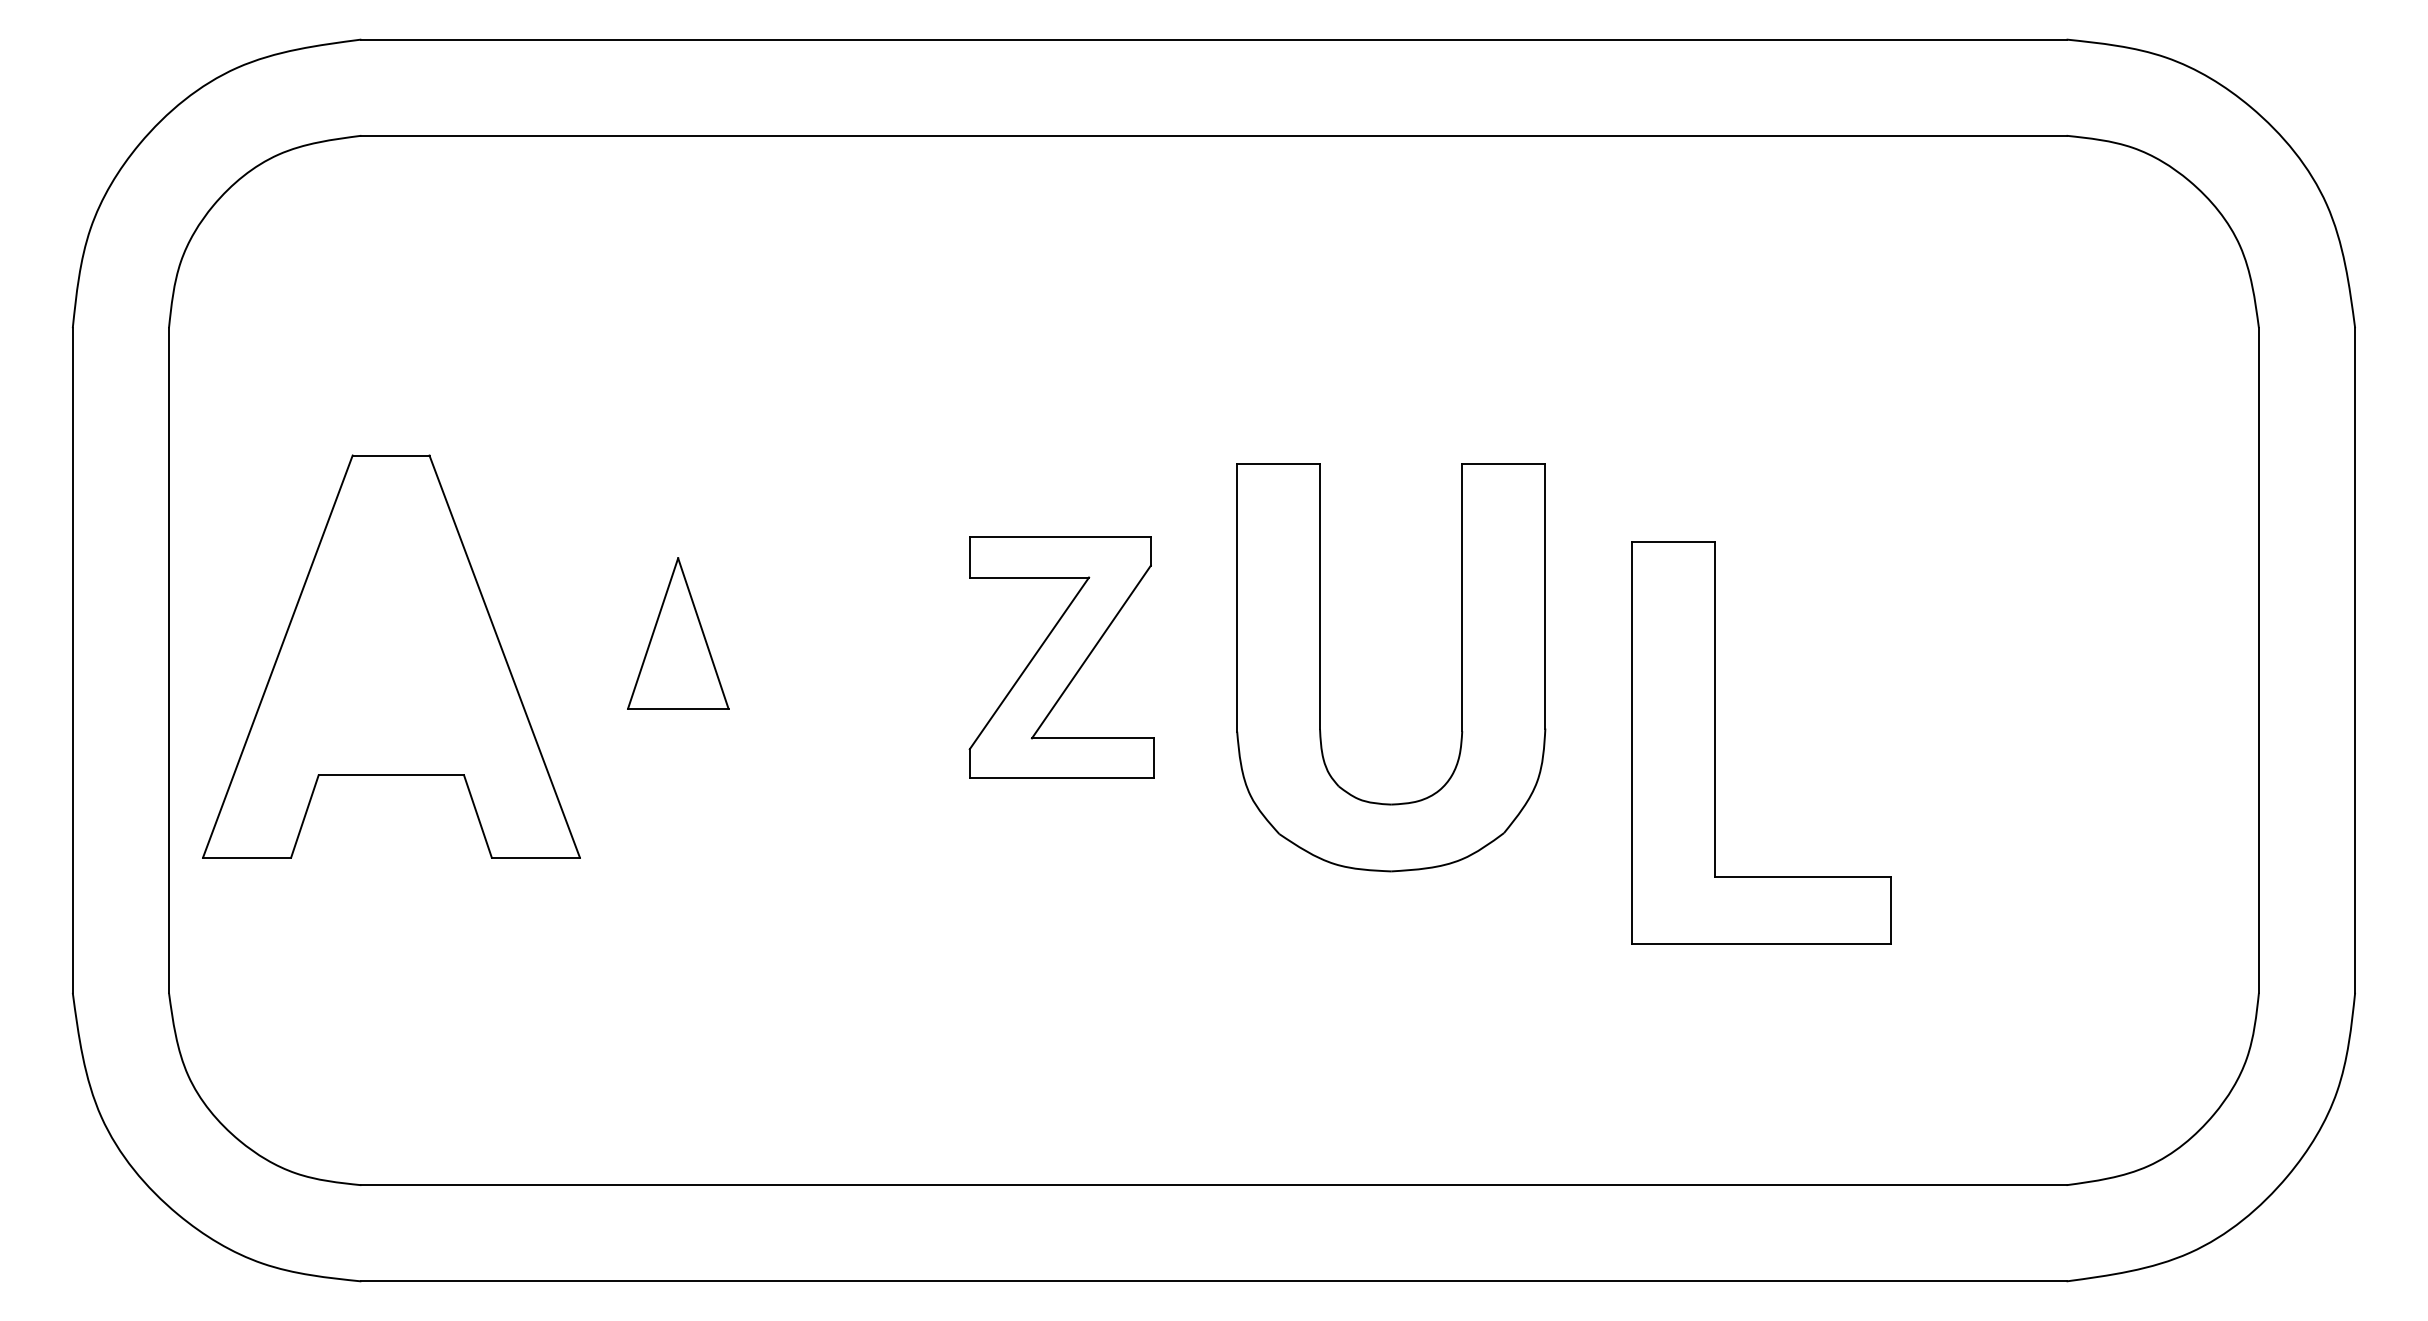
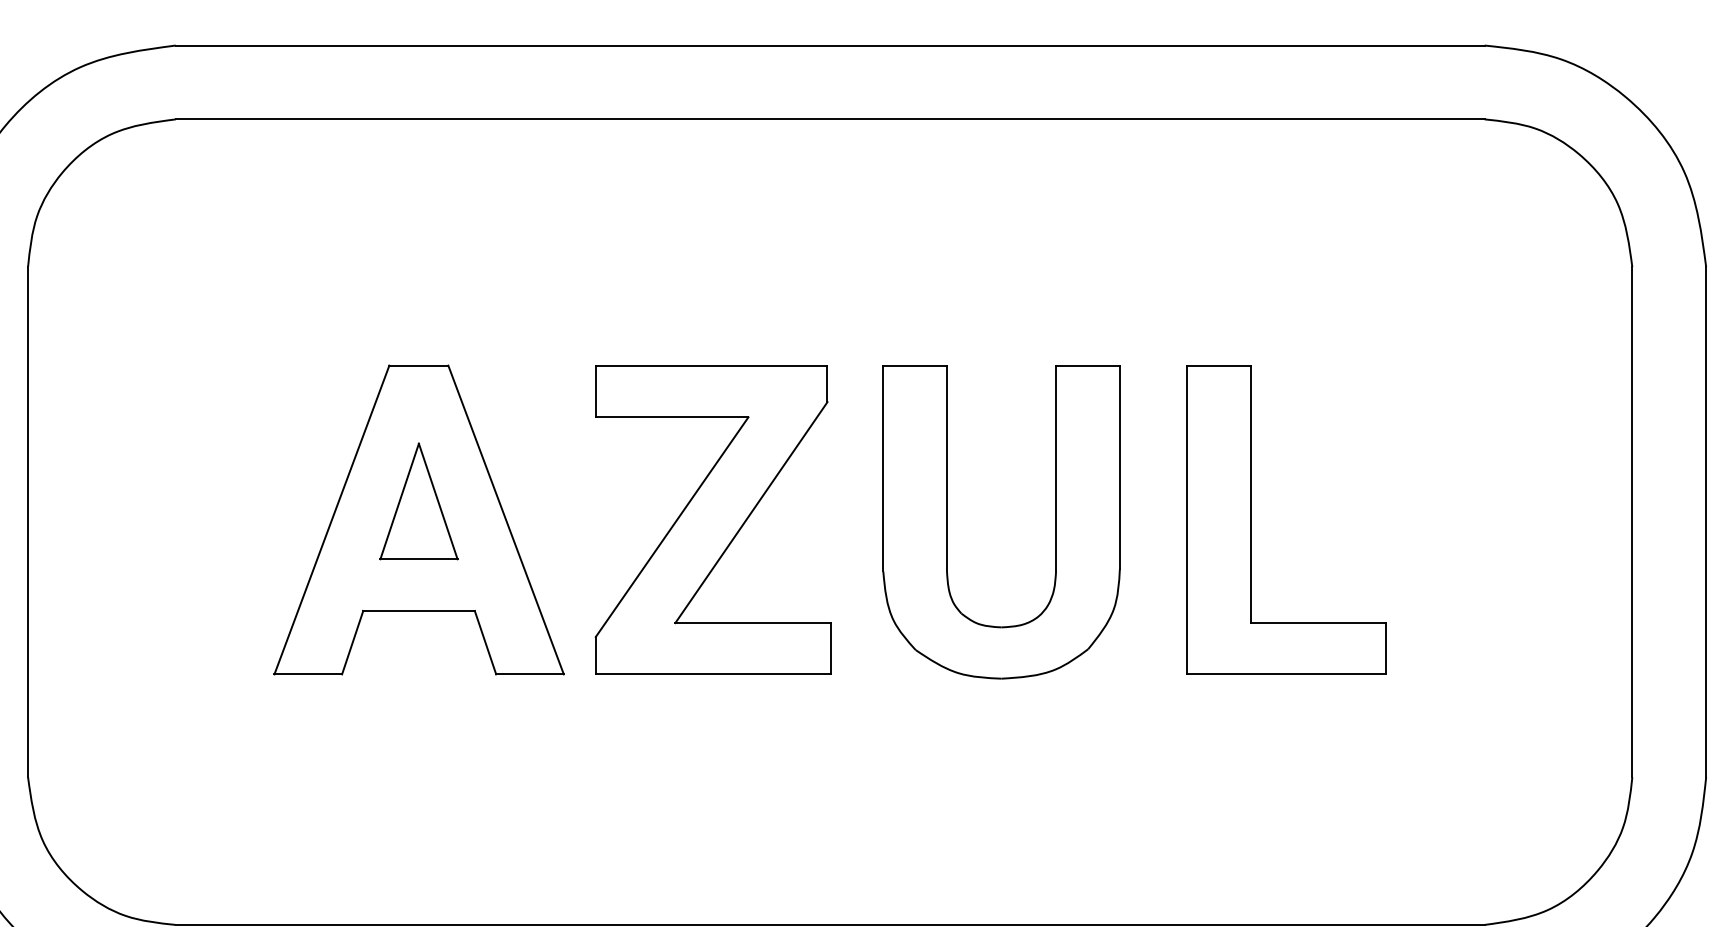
part: (391, 656) -> (419, 519), moved
part: (1061, 657) -> (713, 519), size x1.67
part: (1461, 667) -> (1055, 522), moved
part: (1715, 742) -> (1251, 519), moved

